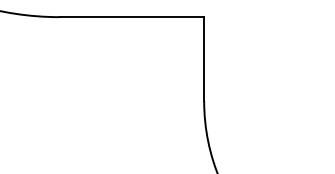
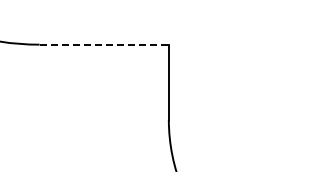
line: (132, 16) -> (104, 44), solid -> dashed

